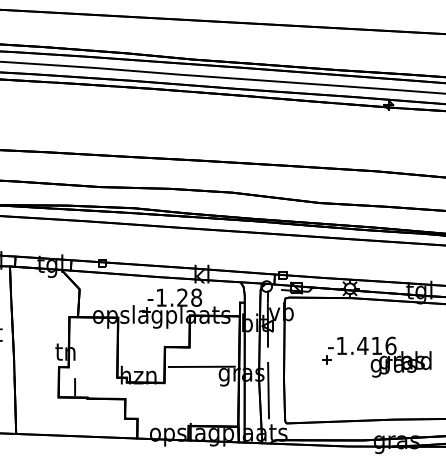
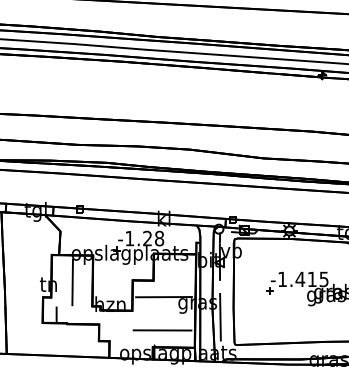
text: (390, 345) -> (323, 279), -1.416 -> -1.415
line: (93, 349) -> (72, 282), added
line: (200, 406) -> (162, 330), added

